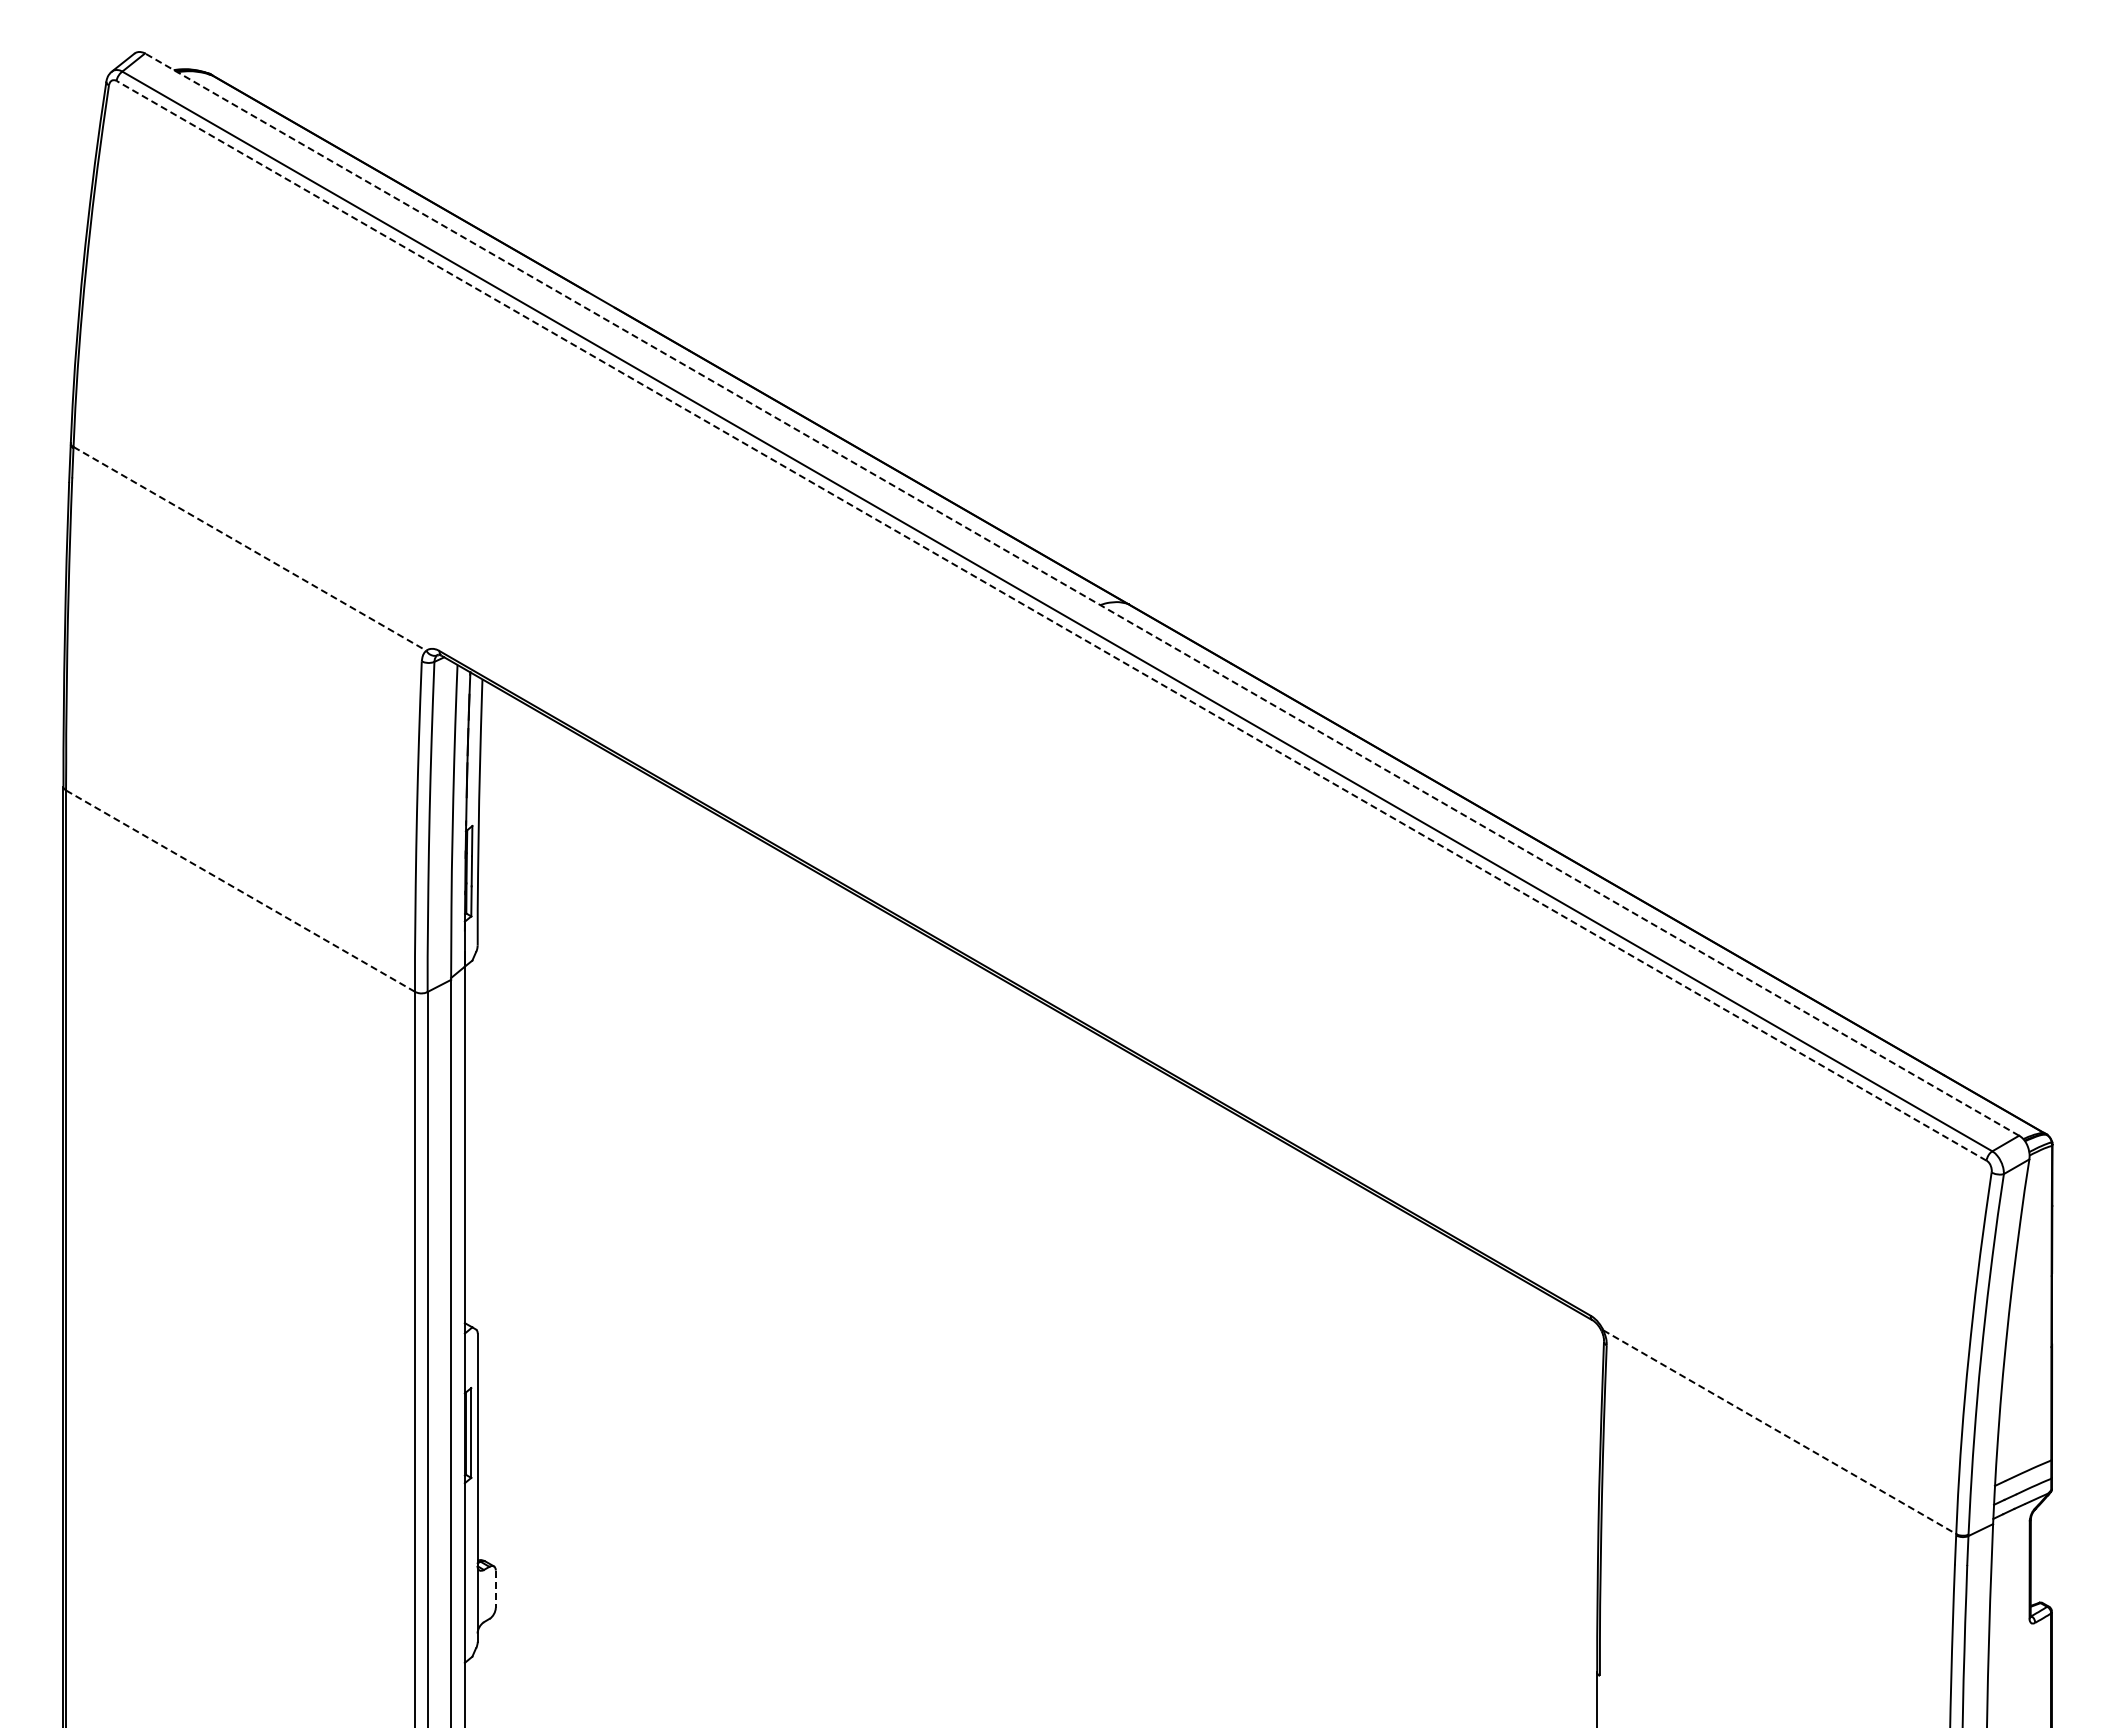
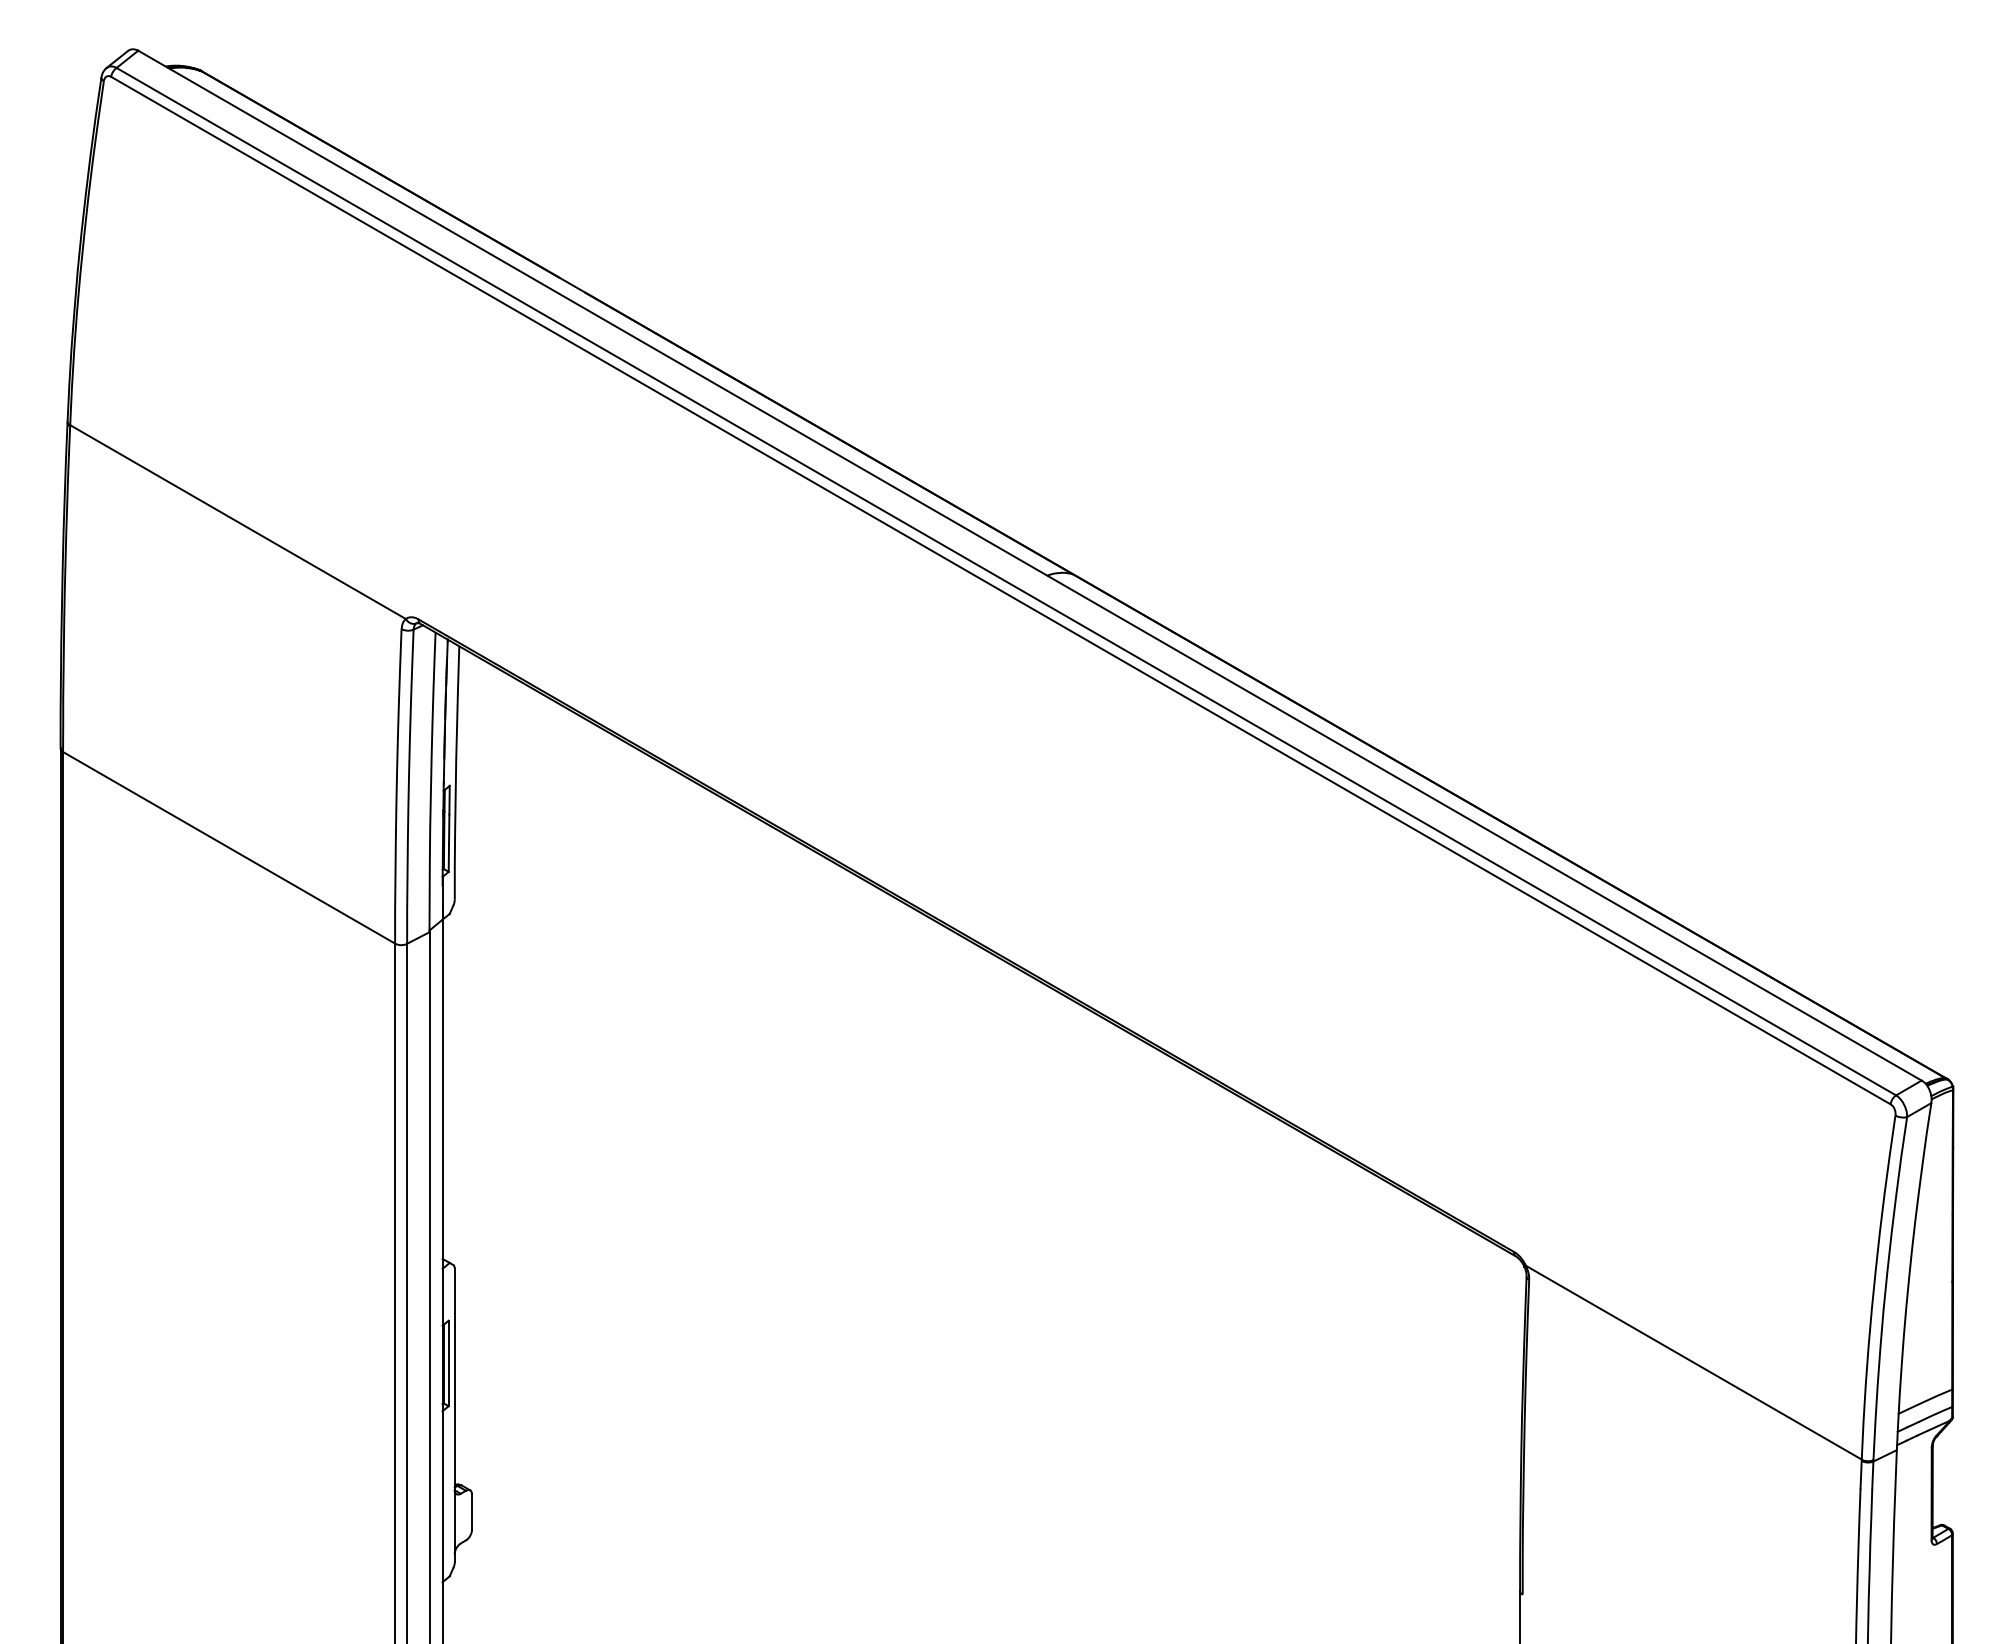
line: (249, 548) -> (237, 521), dashed -> solid
line: (1081, 594) -> (1029, 565), dashed -> solid
line: (1051, 620) -> (1000, 590), dashed -> solid
line: (240, 891) -> (229, 848), dashed -> solid
line: (1779, 1432) -> (1693, 1362), dashed -> solid
line: (495, 1589) -> (471, 1512), dashed -> solid

